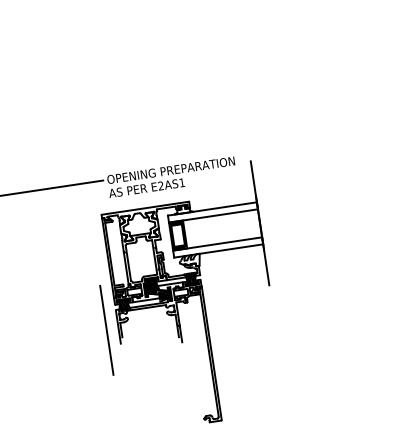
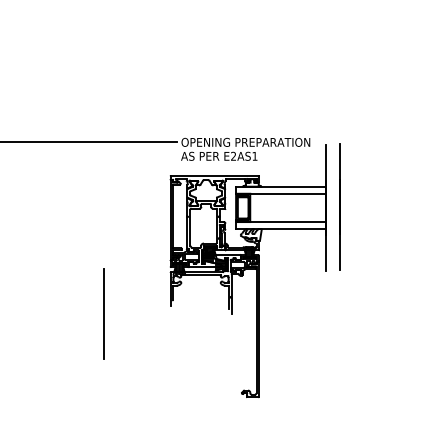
line: (273, 219) -> (339, 206), added
line: (106, 329) -> (103, 313), moved

